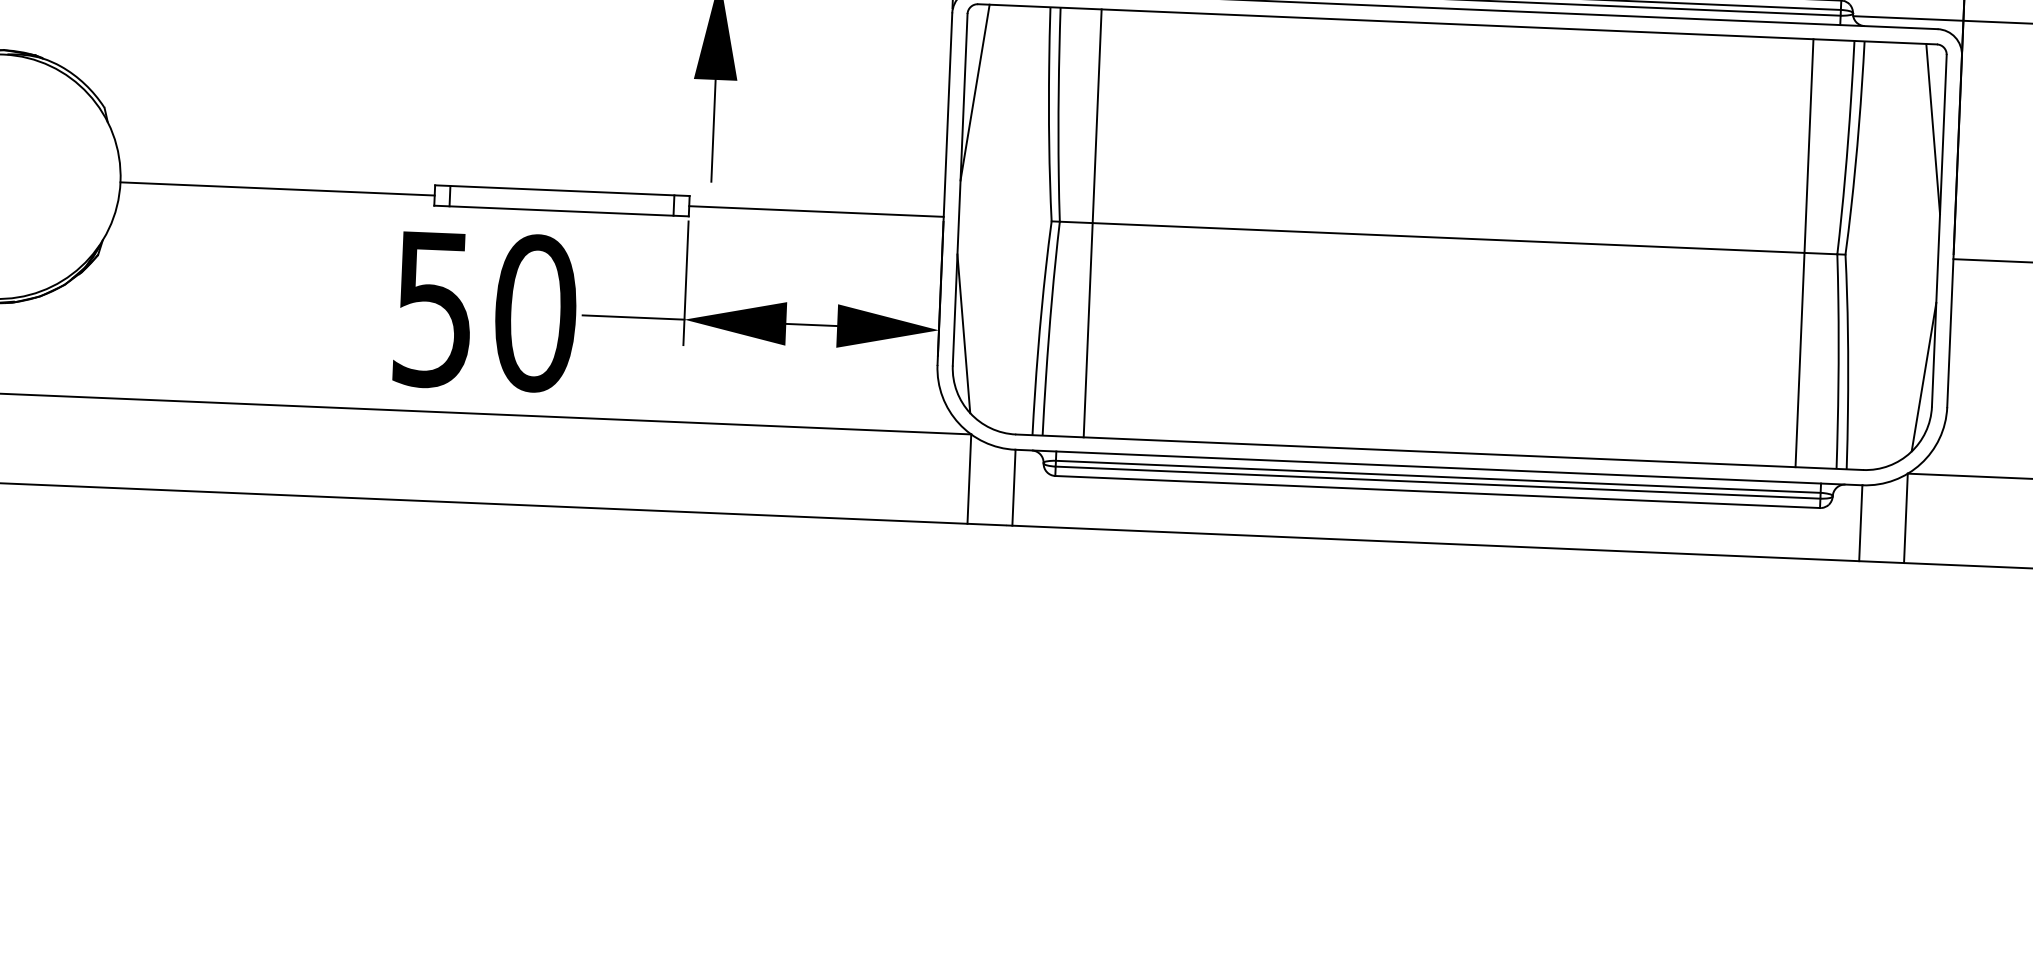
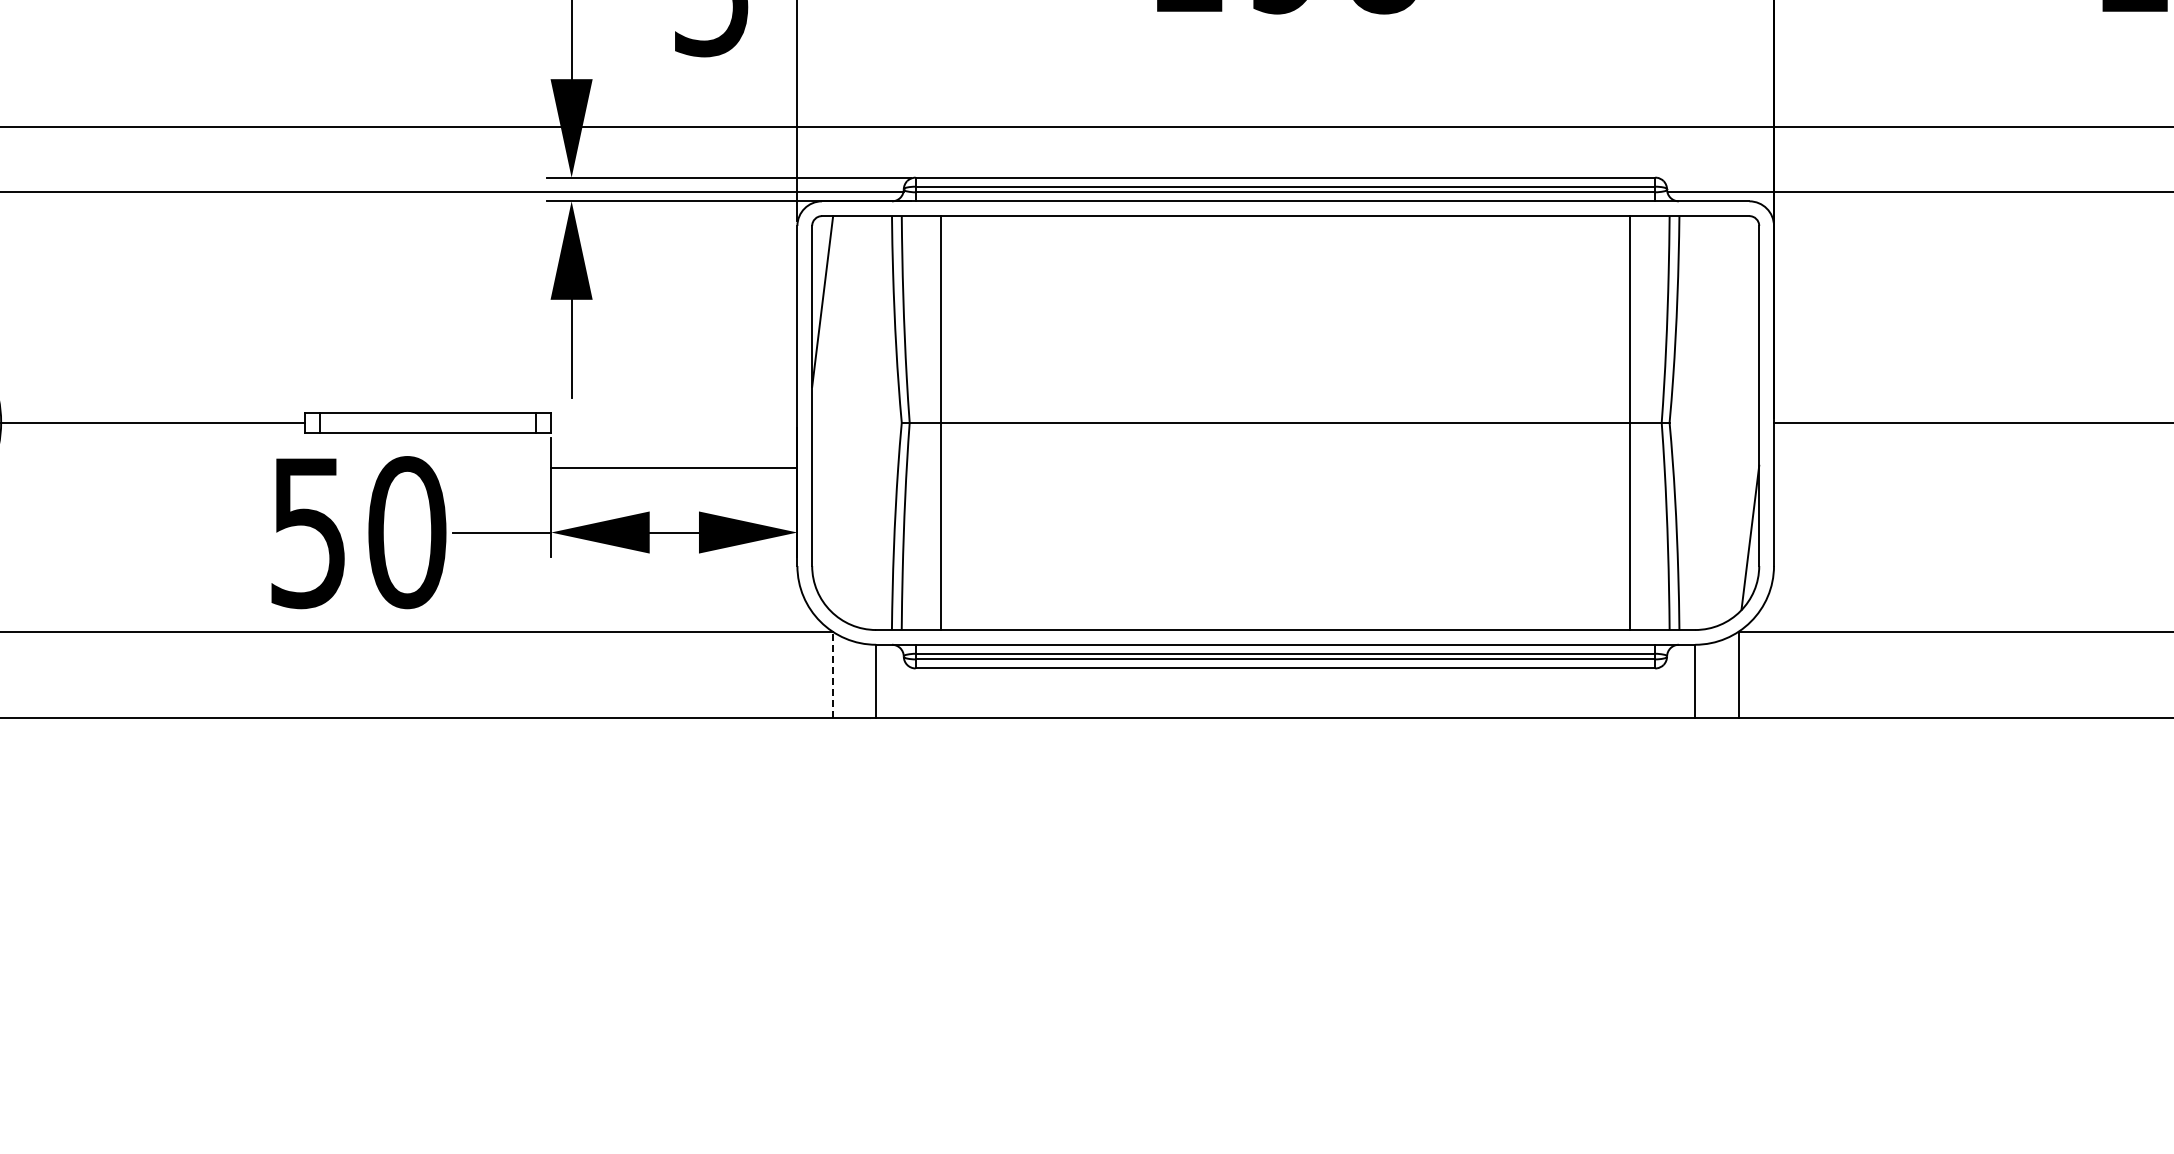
line: (1933, 128) -> (1749, 297), removed
line: (816, 211) -> (674, 467), moved
line: (963, 333) -> (821, 534), removed
line: (969, 478) -> (832, 674), solid -> dashed

